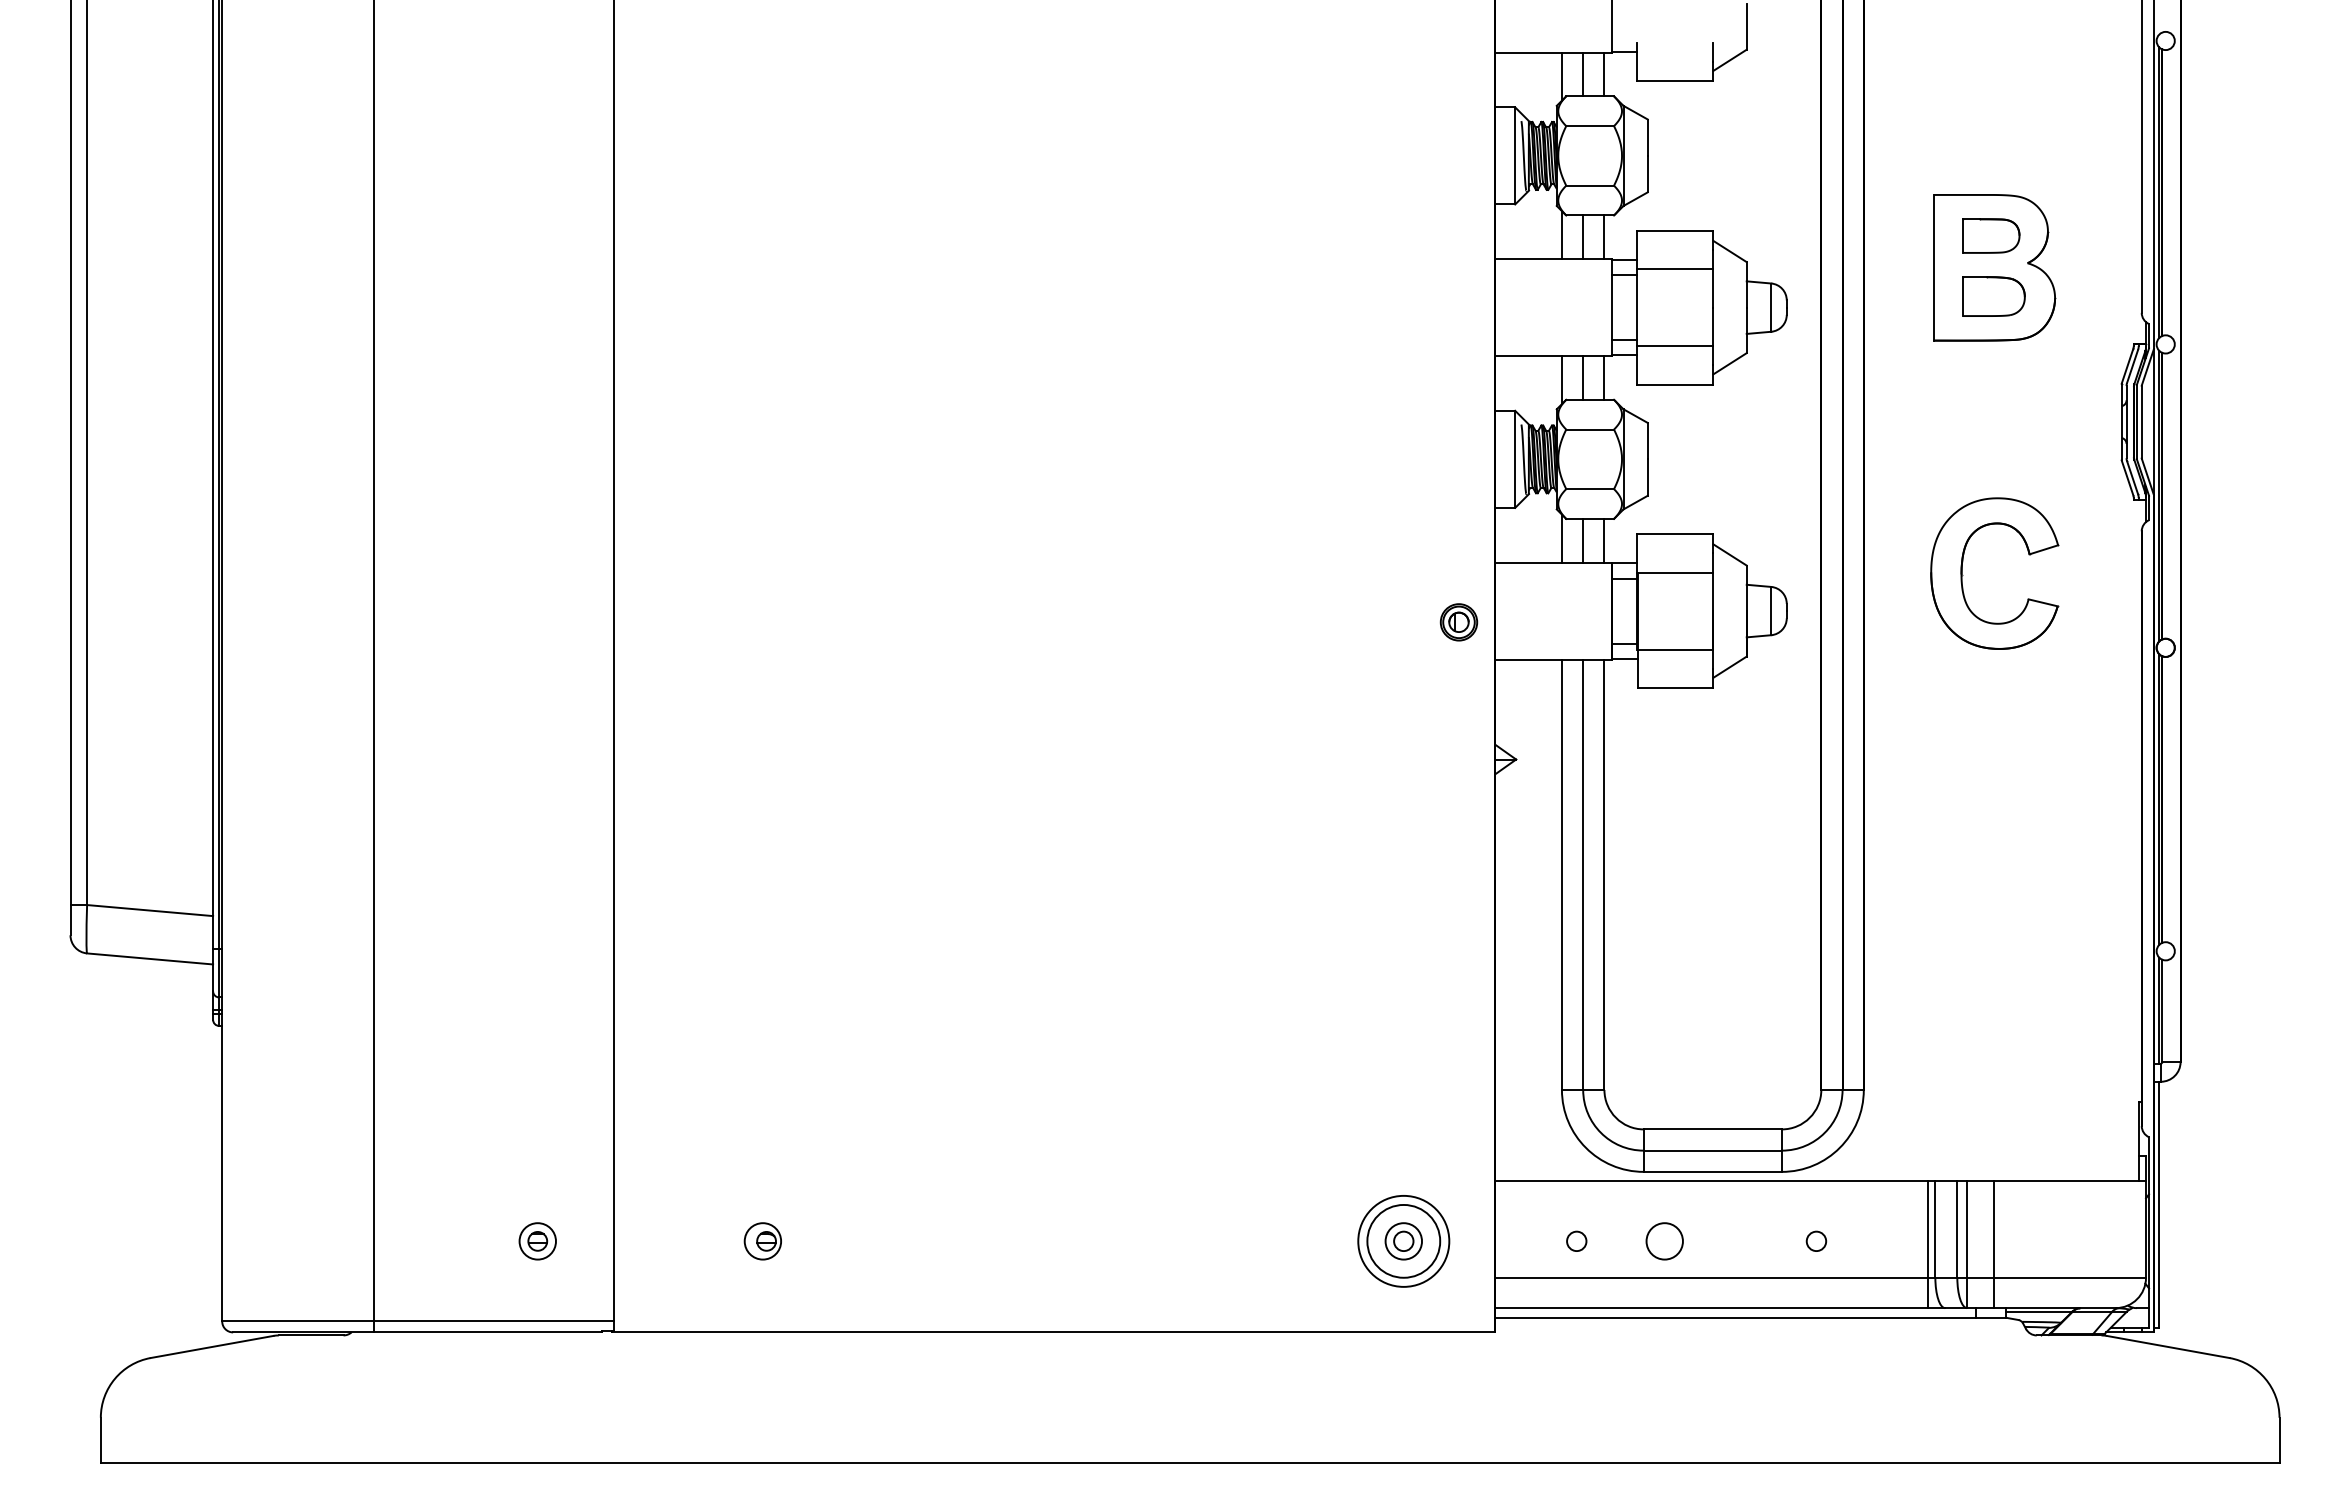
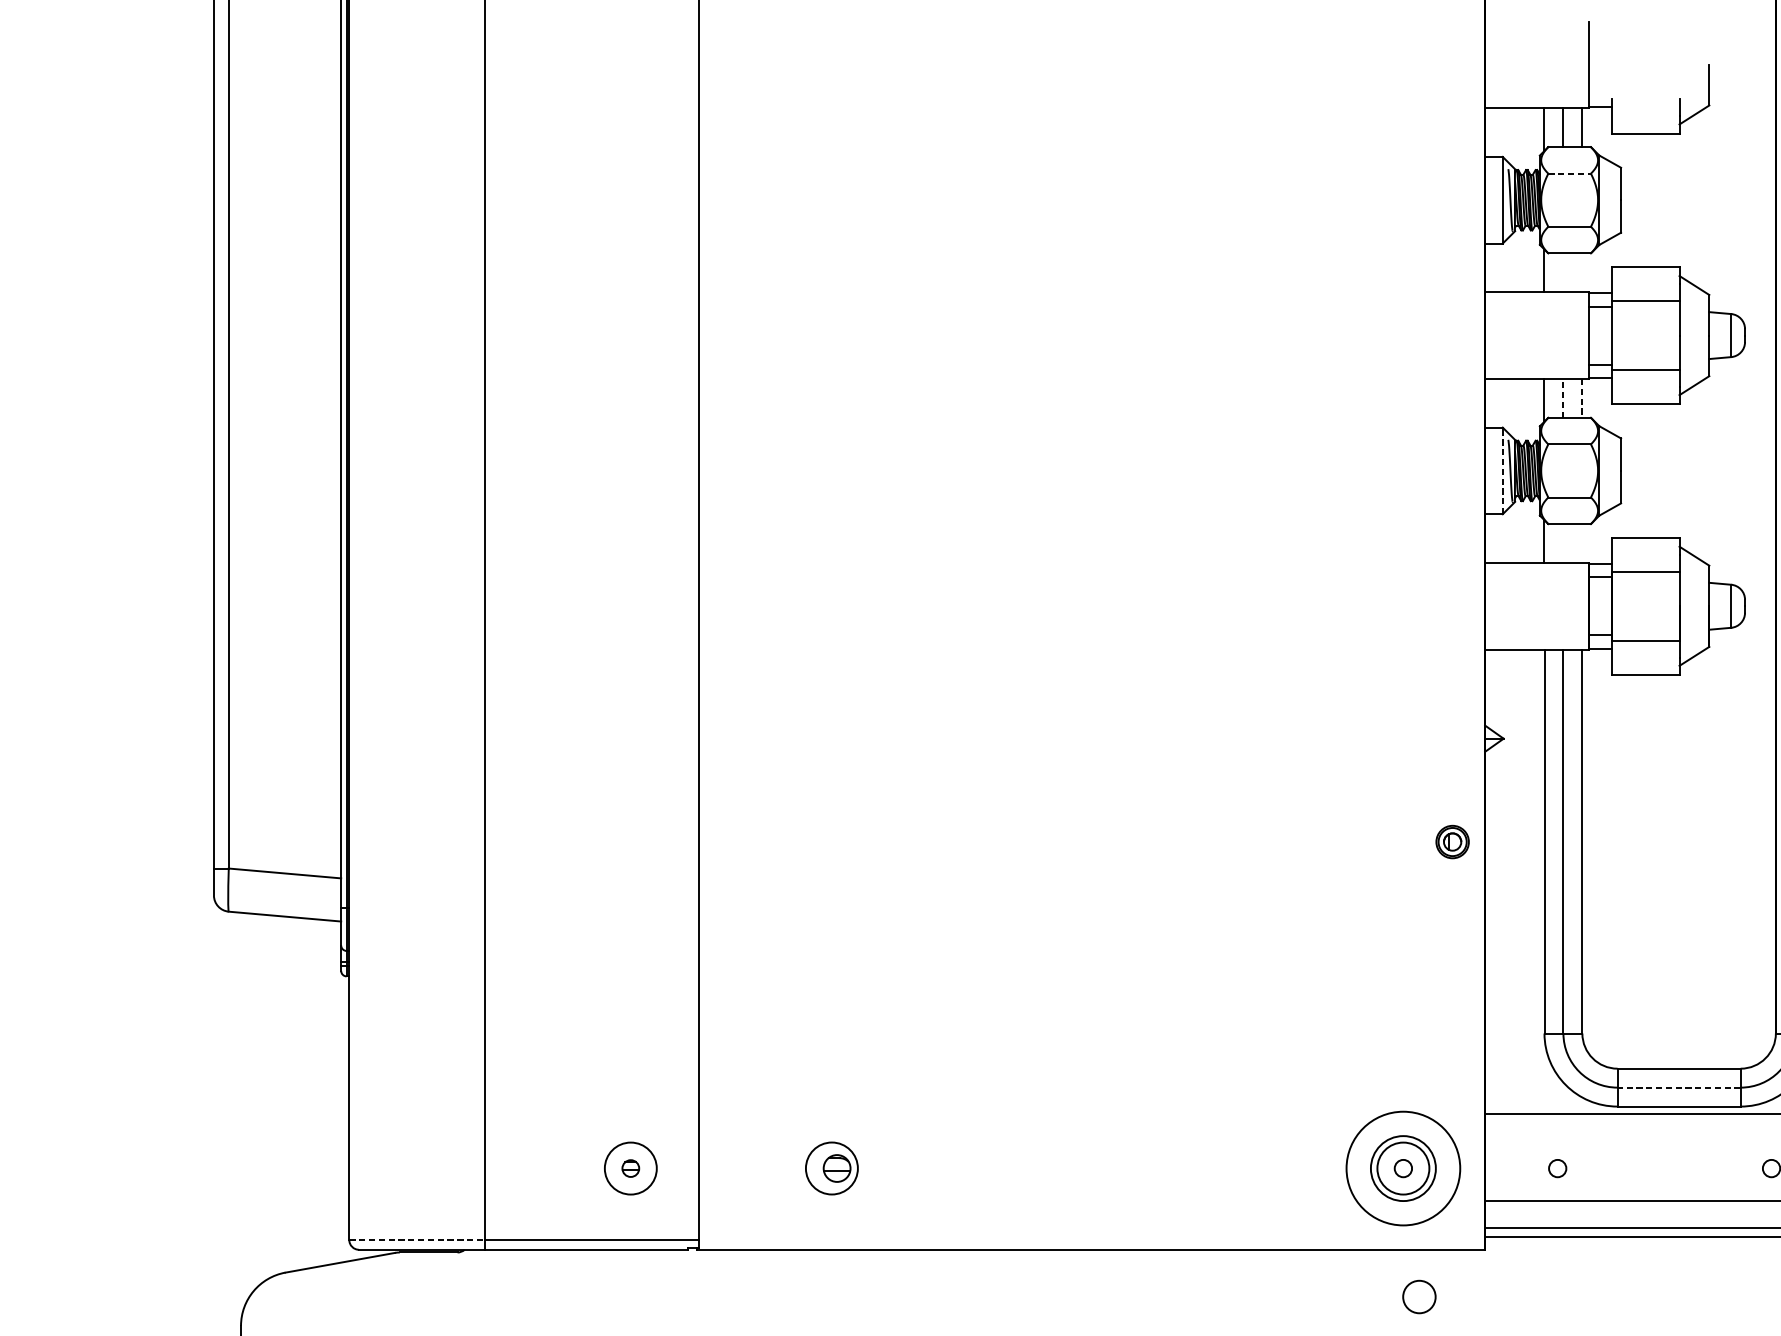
line: (1590, 126) -> (1569, 173), solid -> dashed
line: (1583, 237) -> (1563, 273), removed
line: (1604, 237) -> (1582, 273), removed
line: (1583, 378) -> (1563, 398), solid -> dashed
line: (1604, 378) -> (1582, 398), solid -> dashed
line: (1515, 459) -> (1503, 471), solid -> dashed
line: (1583, 540) -> (1563, 543), removed
line: (1604, 540) -> (1582, 543), removed
part: (1458, 622) -> (1452, 842), moved
line: (1712, 1150) -> (1678, 1087), solid -> dashed
circle: (1403, 1240) -> (1403, 1167), size x1.4
circle: (537, 1241) -> (630, 1168), size x1.6
part: (762, 1241) -> (831, 1168), size x1.6
circle: (1403, 1241) -> (1403, 1168), size x1.6
circle: (1664, 1241) -> (1419, 1297), moved
line: (298, 1321) -> (417, 1240), solid -> dashed

